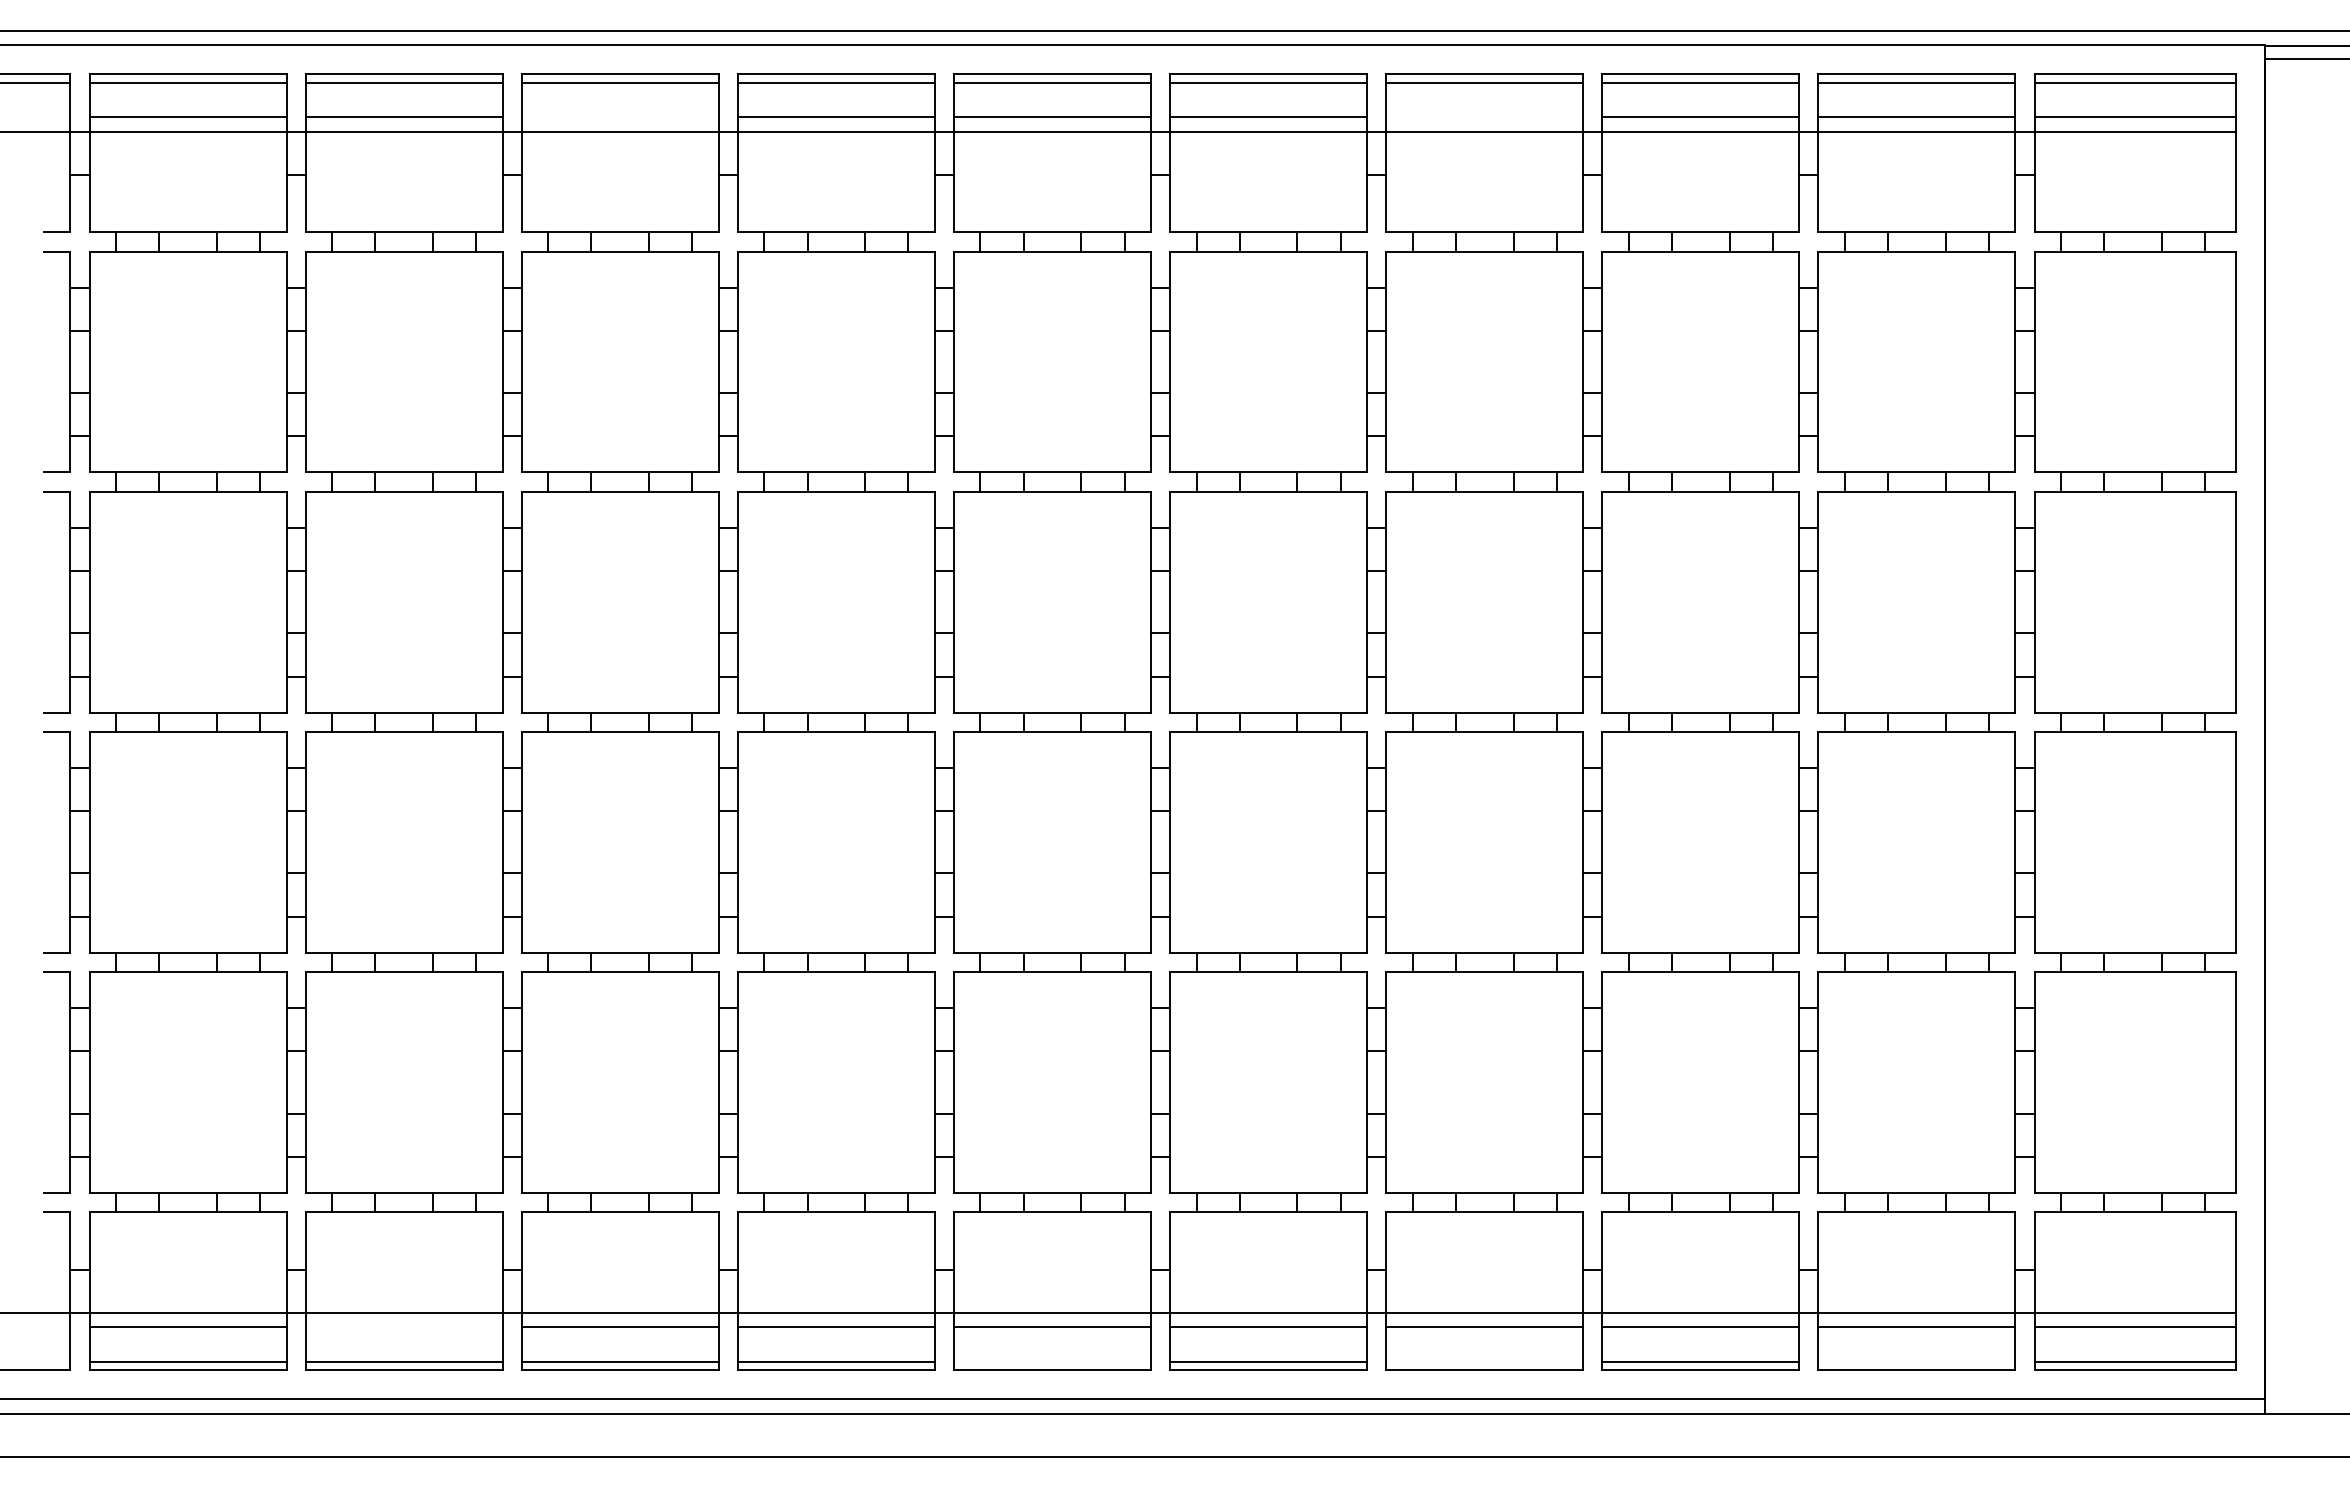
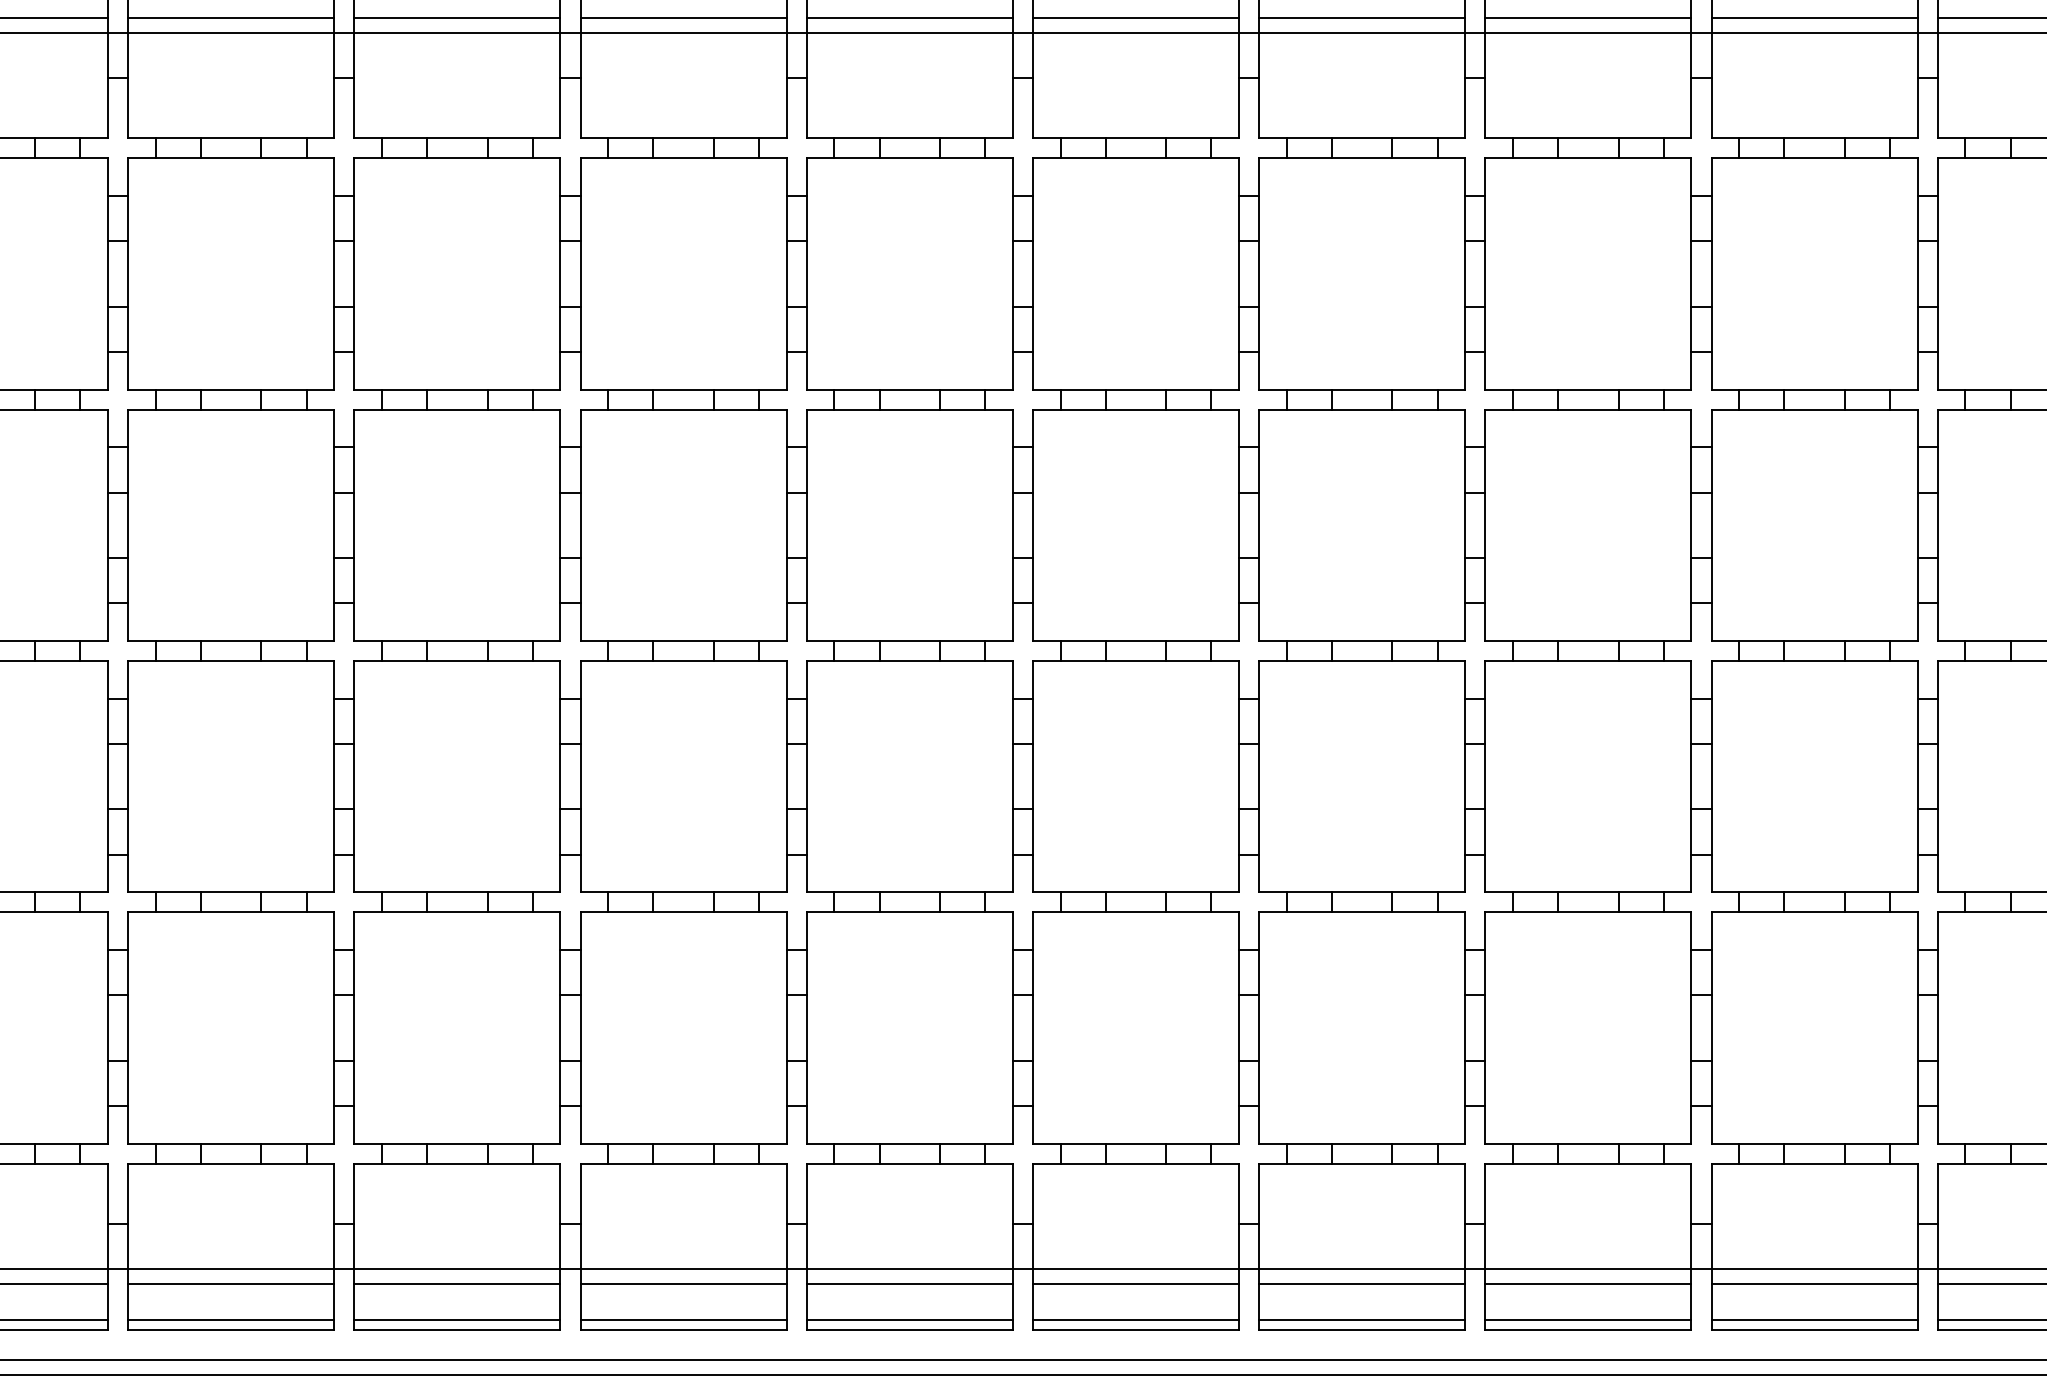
line: (619, 117) -> (456, 18), added
line: (1484, 117) -> (1361, 18), added
line: (403, 1327) -> (230, 1284), added
line: (1052, 1361) -> (909, 1320), added
line: (1484, 1361) -> (1361, 1320), added
line: (1916, 1361) -> (1814, 1320), added

